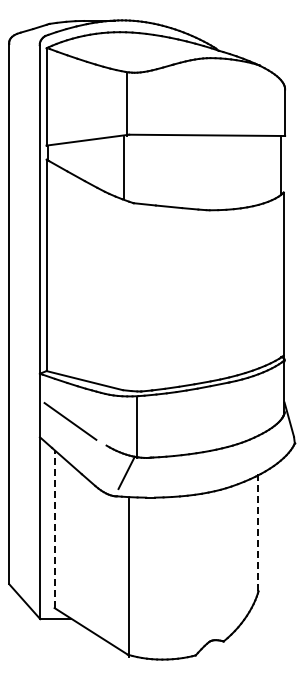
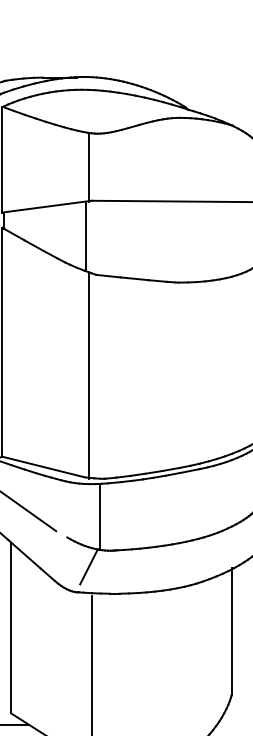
line: (126, 295) -> (88, 374), added
line: (54, 529) -> (10, 628), dashed -> solid
line: (258, 532) -> (231, 631), dashed -> solid

